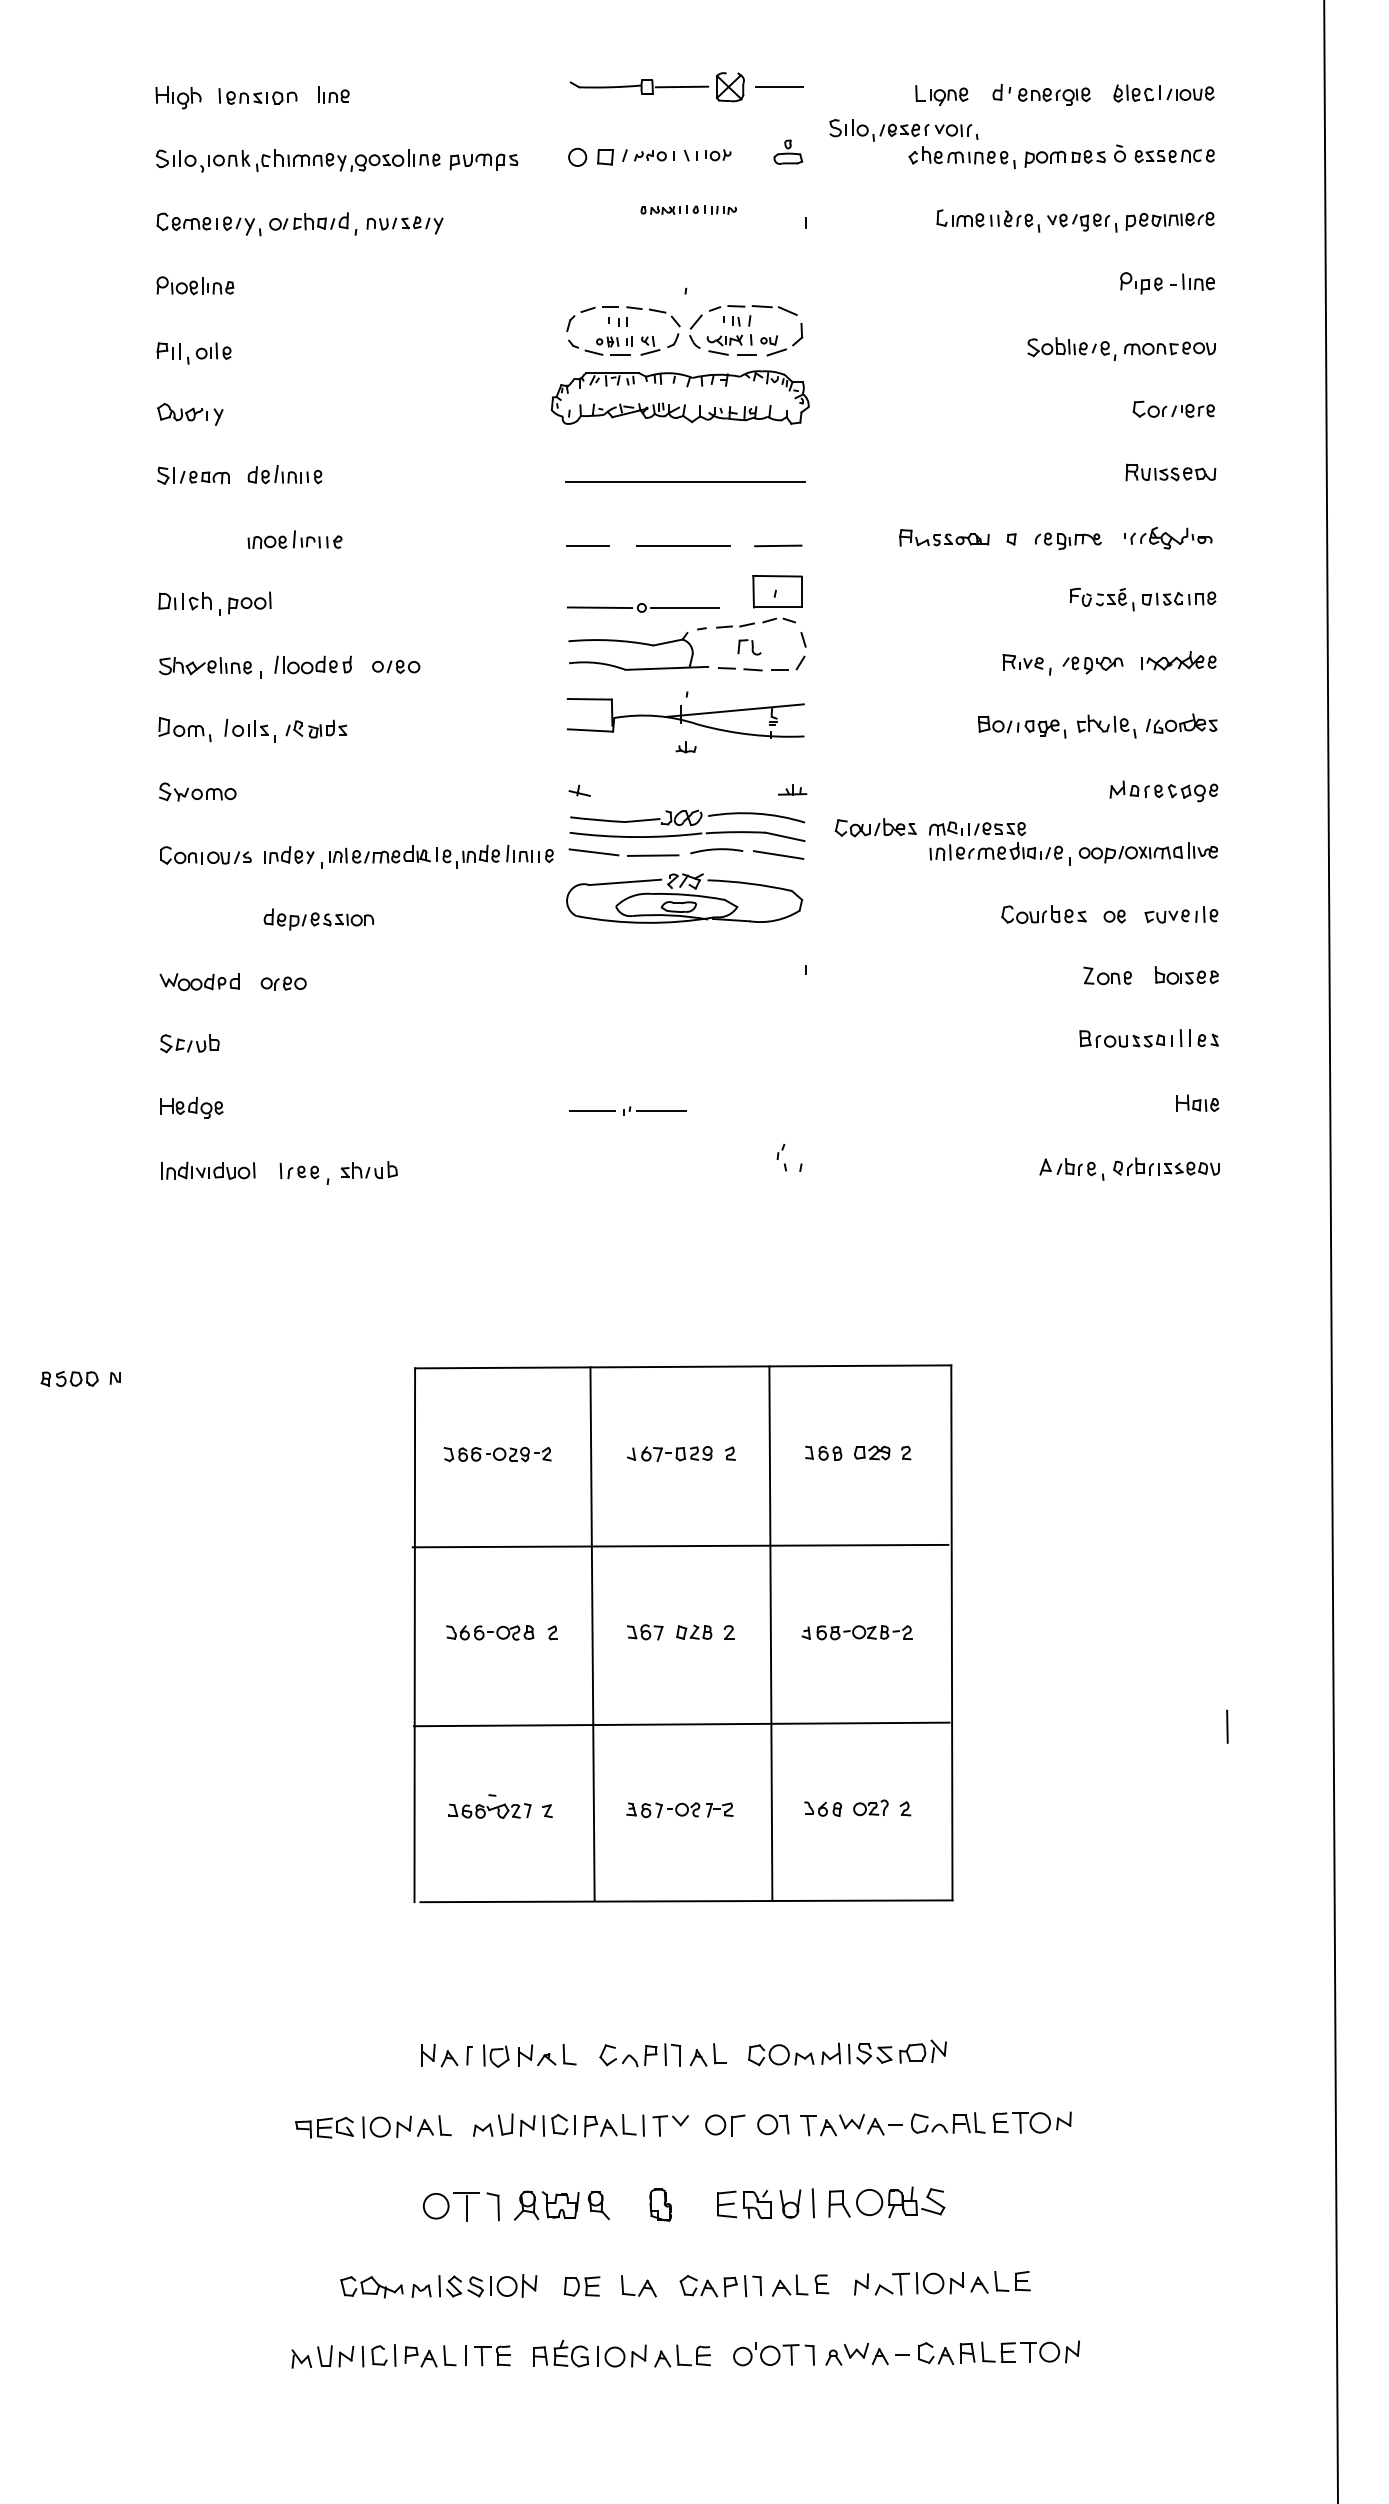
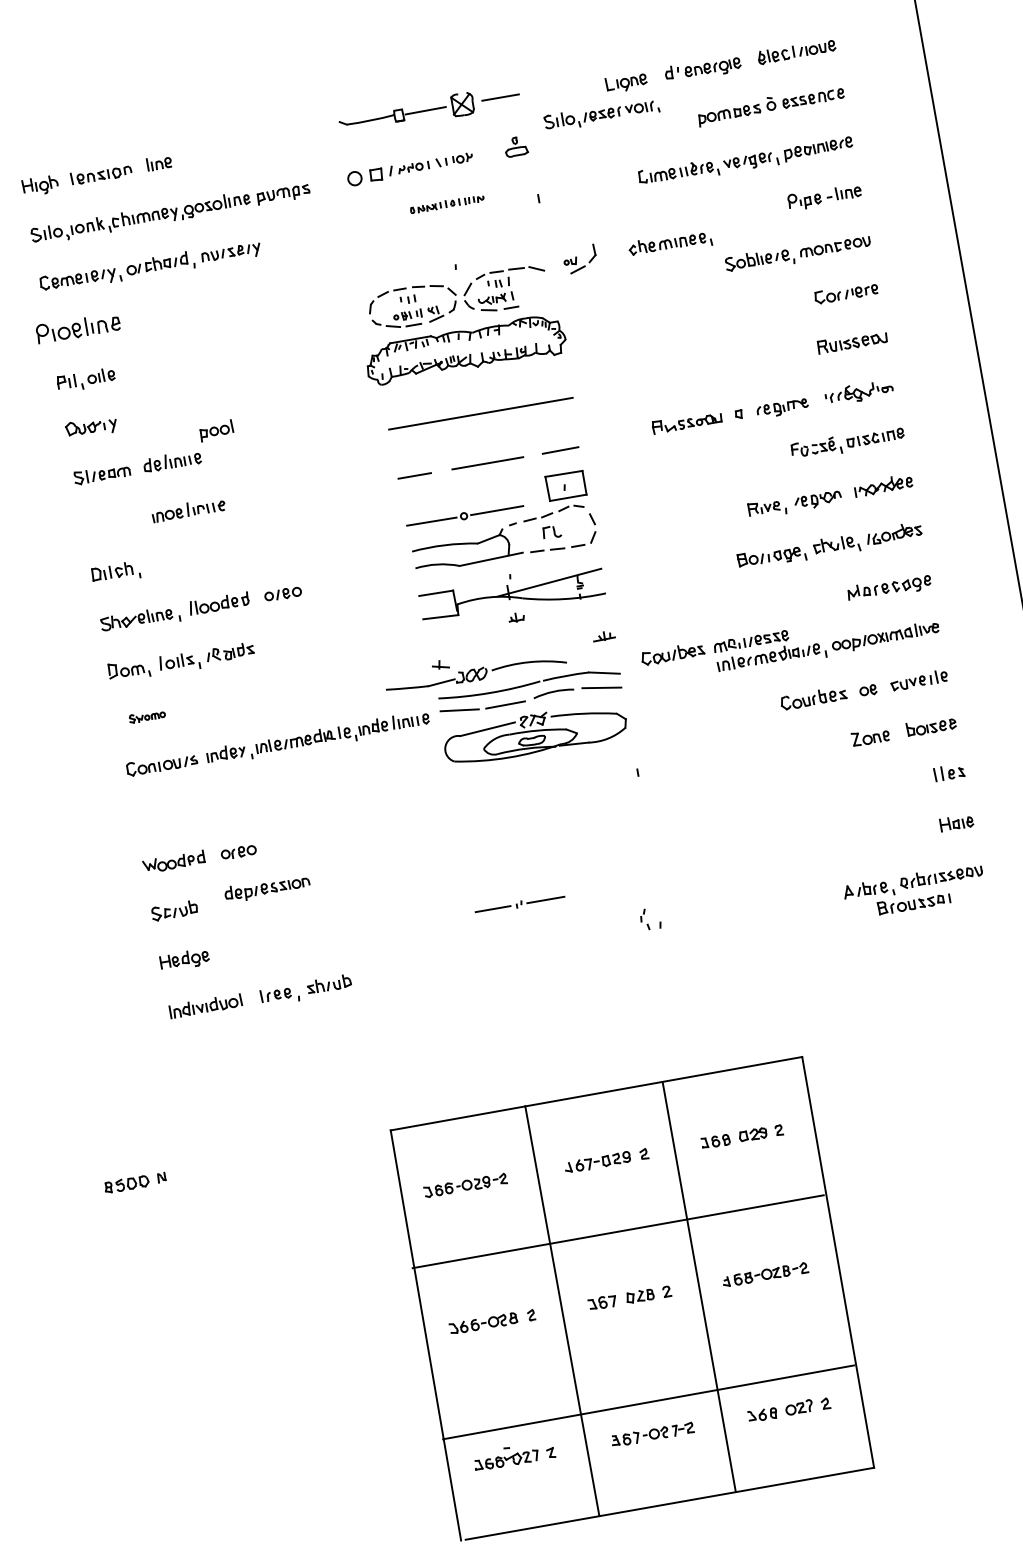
part: (961, 157) -> (669, 243), moved
part: (195, 285) -> (78, 327), size x1.4
part: (781, 339) -> (579, 259), moved
part: (249, 602) -> (216, 430), moved
part: (197, 791) -> (147, 716), size x0.6
part: (687, 817) -> (476, 674), moved
part: (318, 919) -> (267, 888), moved
part: (1125, 1038) -> (913, 902), moved
line: (681, 1724) -> (648, 1402), moved

